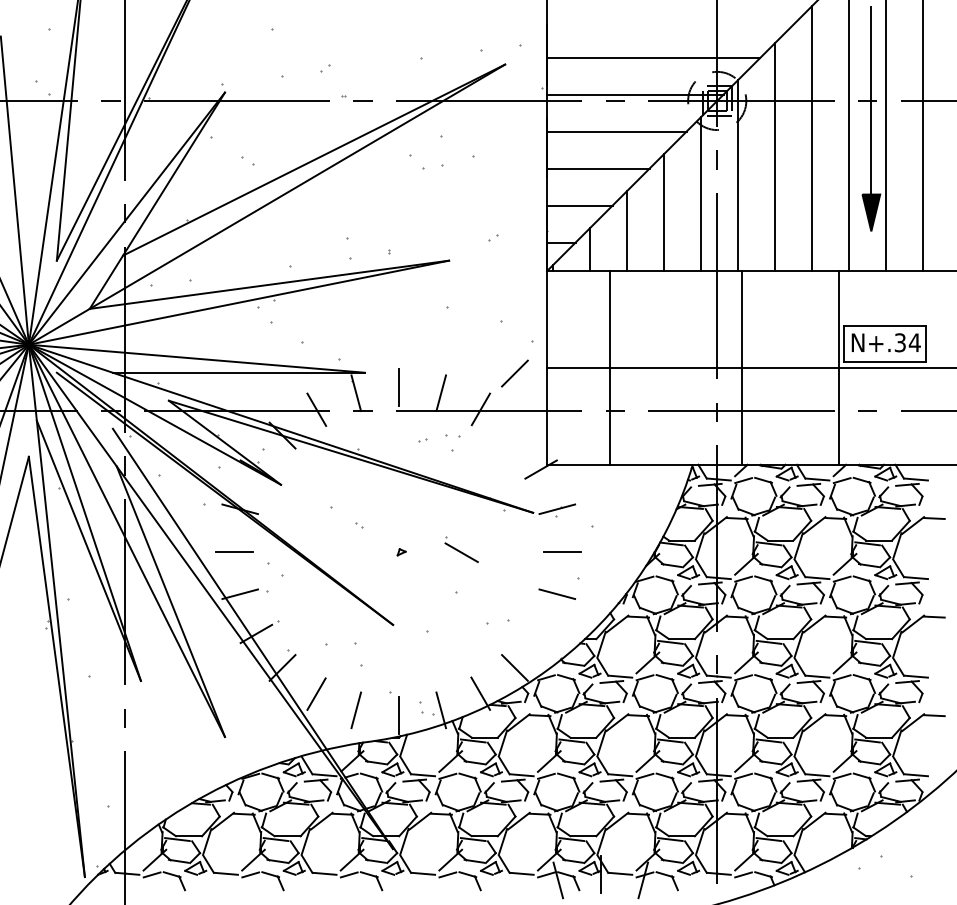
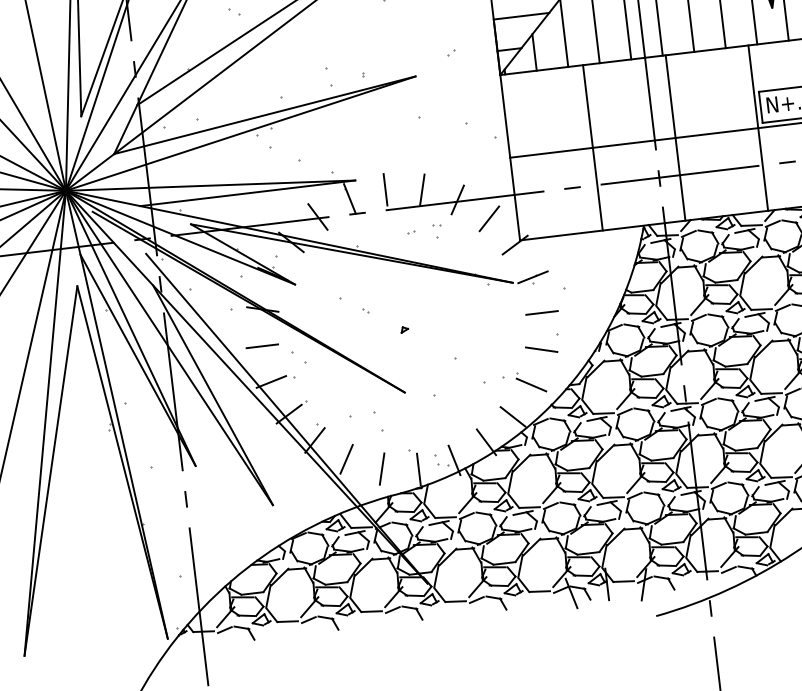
line: (610, 367) -> (592, 147), moved
line: (514, 373) -> (489, 218), moved
part: (453, 435) -> (437, 224), size x0.62
part: (461, 549) -> (530, 382), moved

